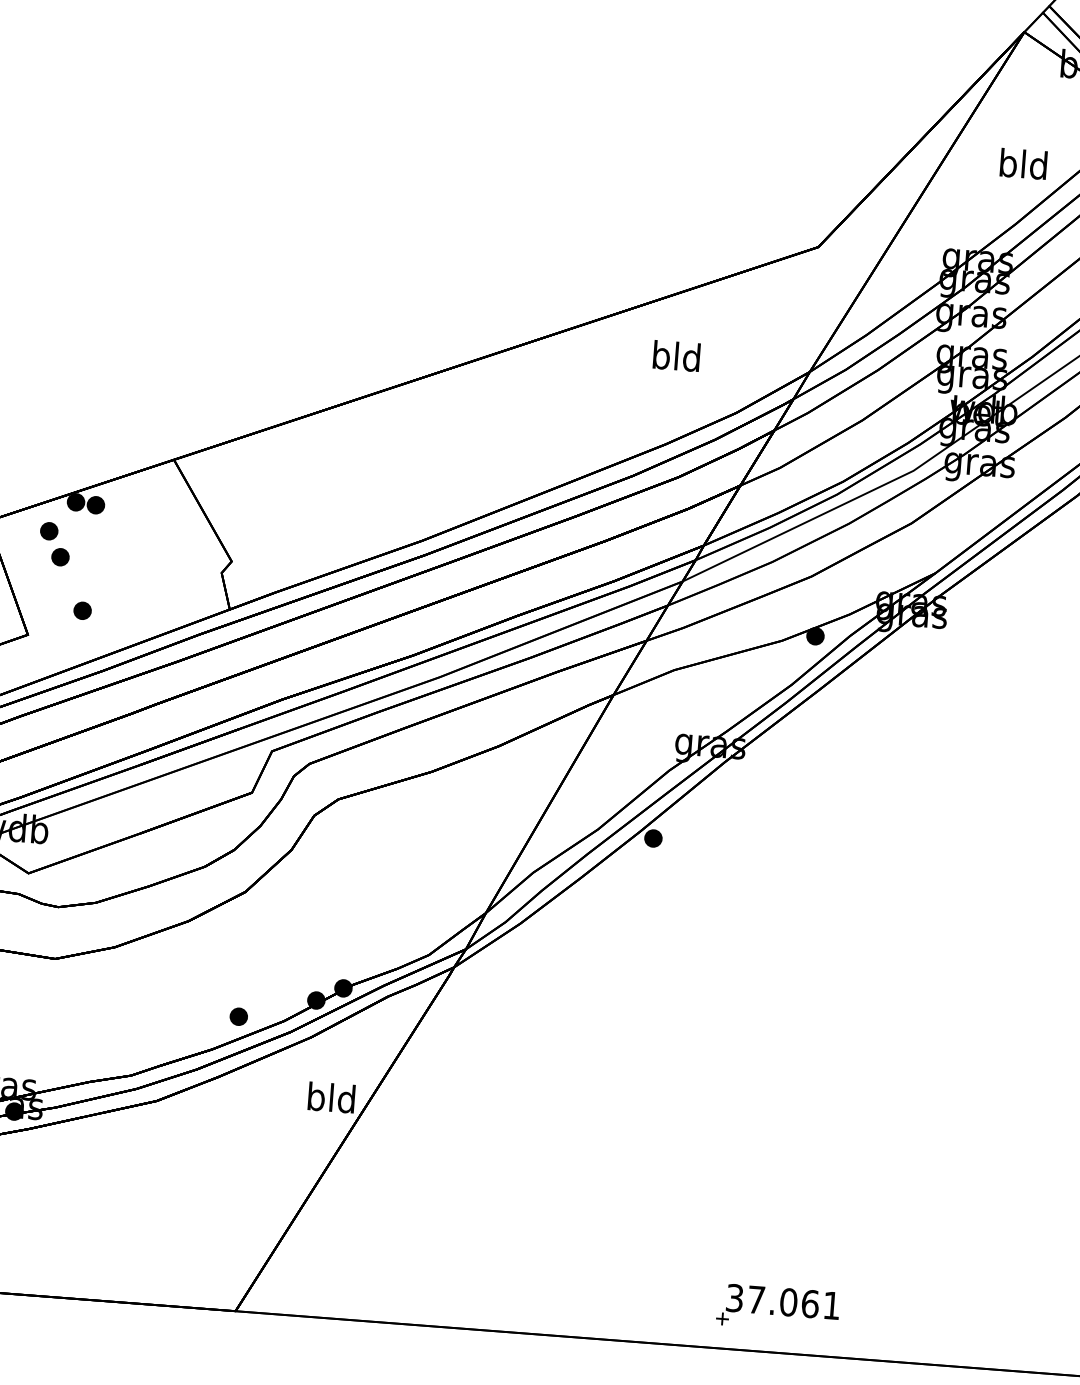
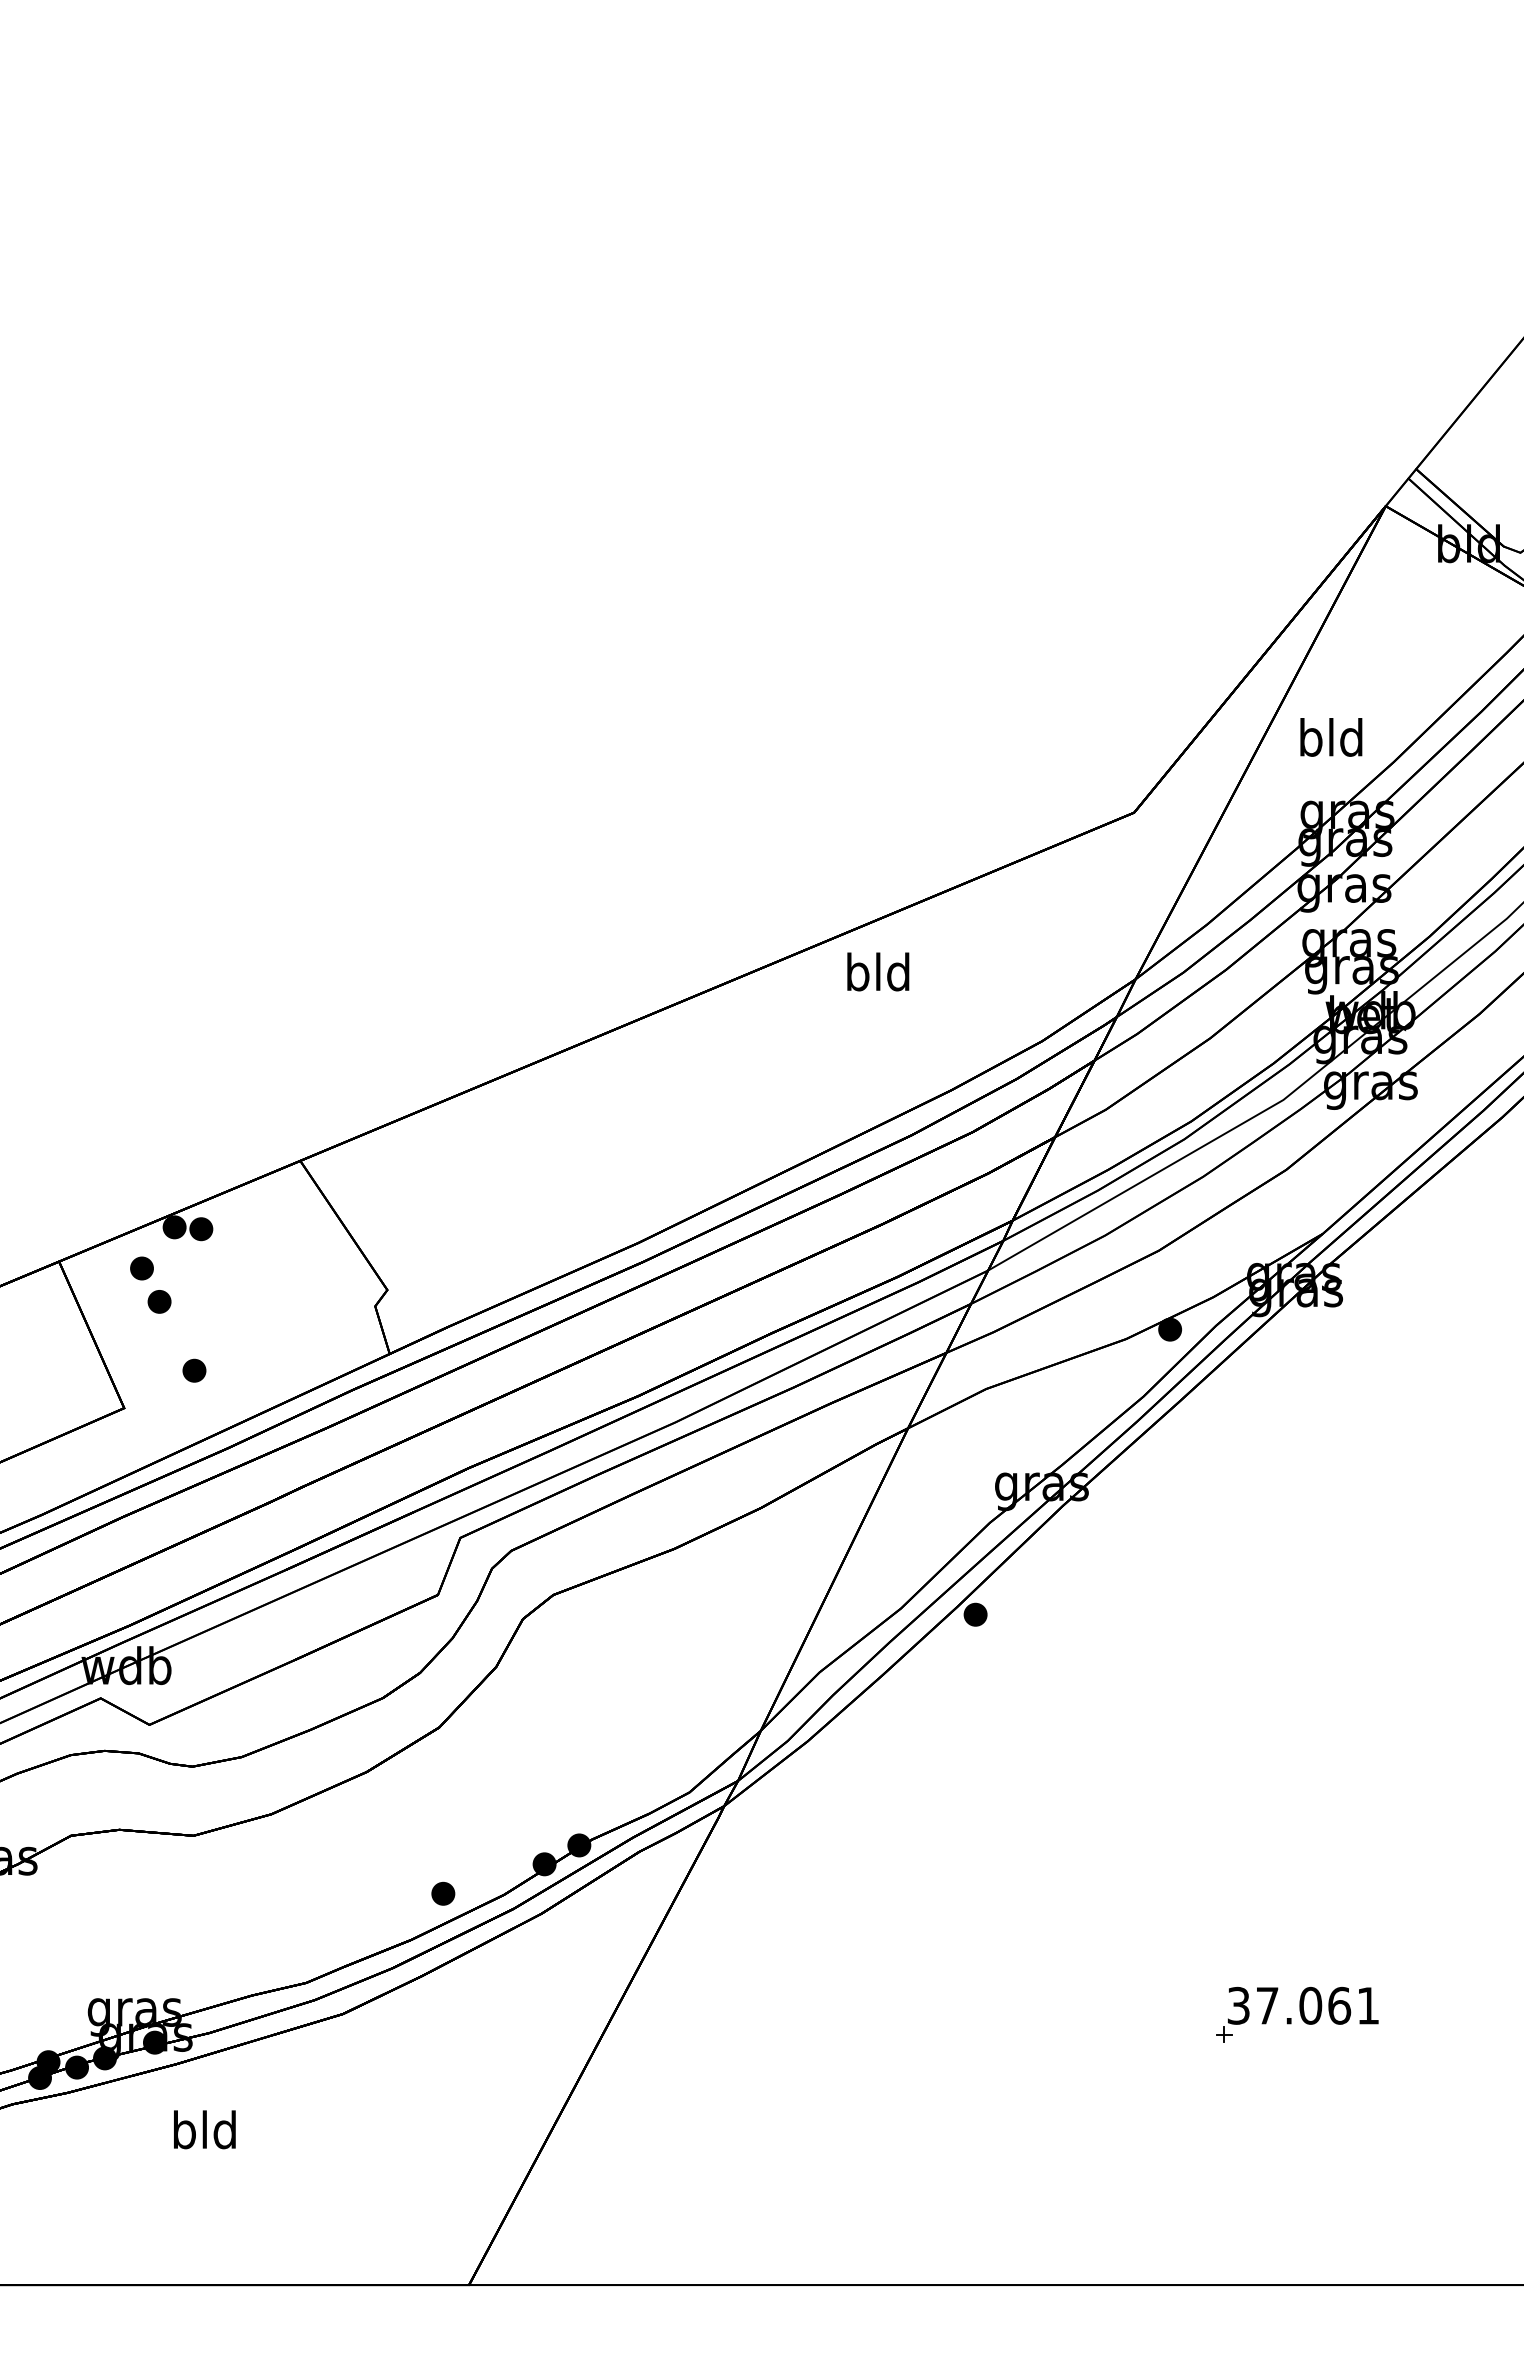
text: (1023, 164) -> (1331, 737), moved
text: (676, 355) -> (878, 971), moved
text: (331, 1097) -> (204, 2129), moved
part: (778, 1308) -> (1297, 2014), moved

